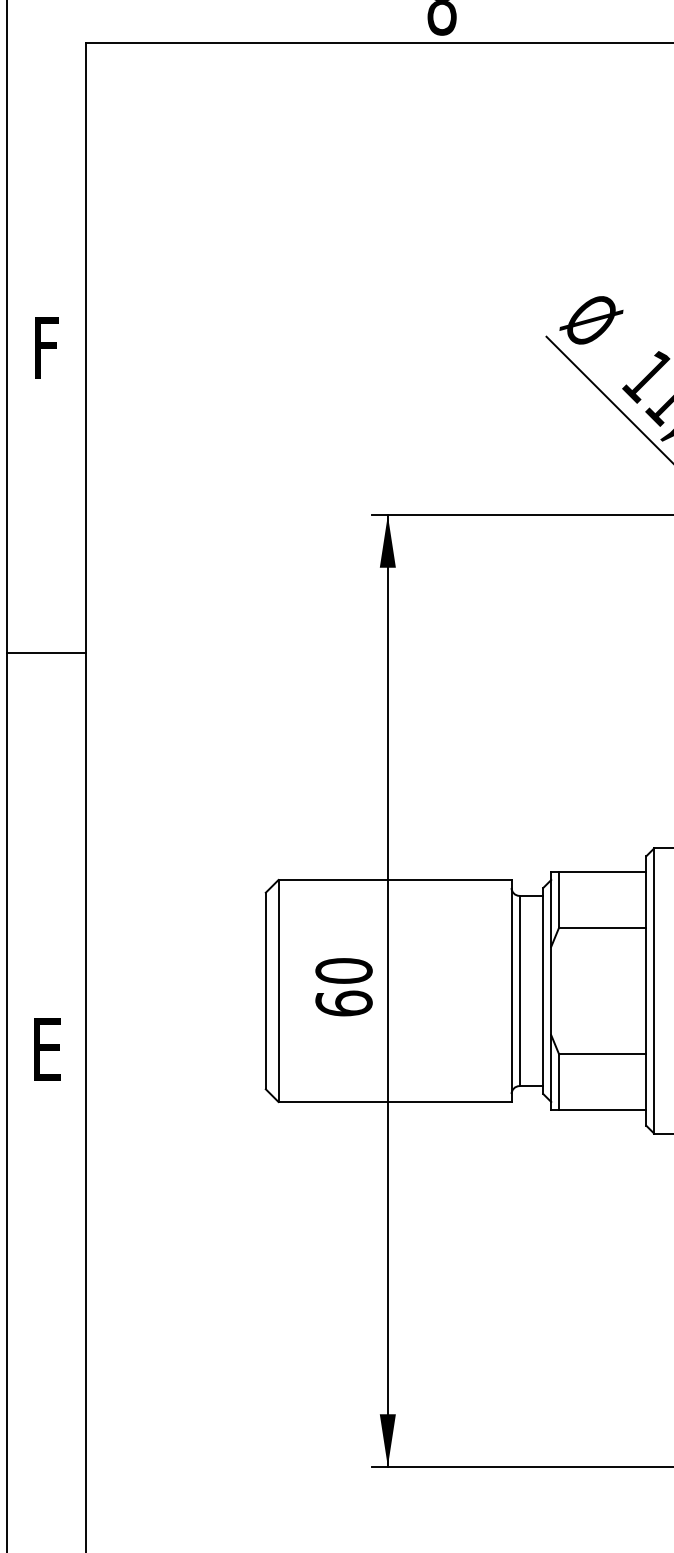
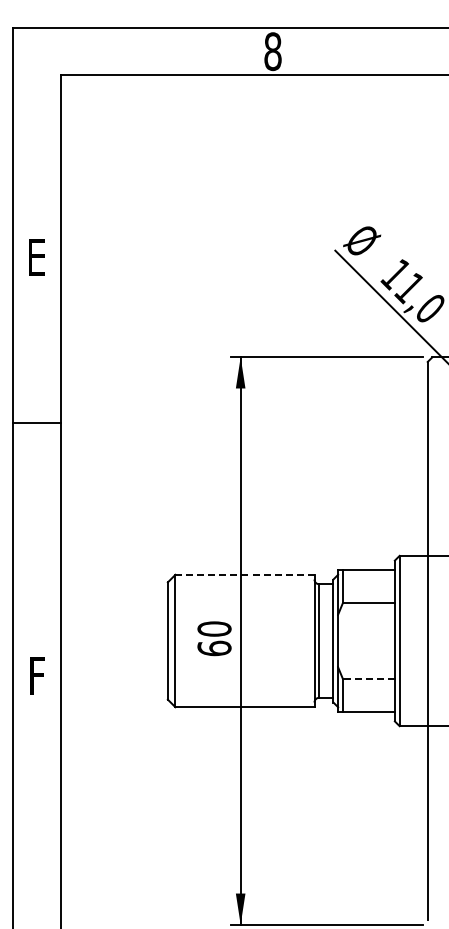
text: (45, 348) -> (36, 257), F -> E
line: (45, 653) -> (36, 423), moved
line: (394, 879) -> (244, 574), solid -> dashed
text: (47, 1048) -> (37, 675), E -> F
line: (602, 1053) -> (368, 678), solid -> dashed

